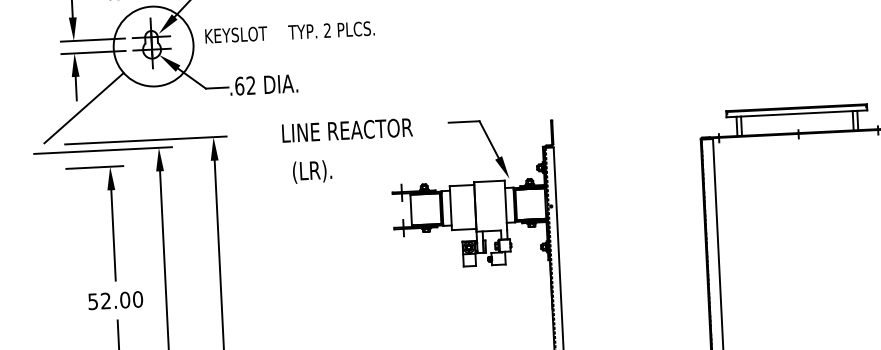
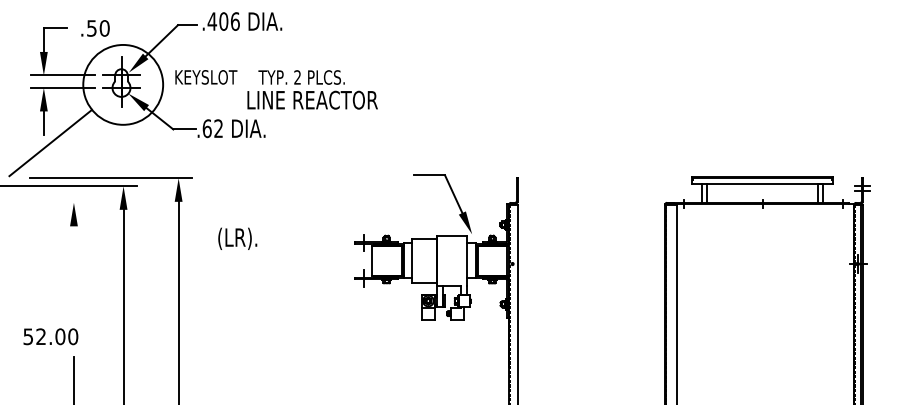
text: (347, 129) -> (312, 99), moved
line: (94, 167) -> (58, 202), removed
text: (312, 171) -> (237, 238), moved
line: (113, 235) -> (73, 271), removed
text: (115, 300) -> (50, 336), moved

